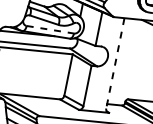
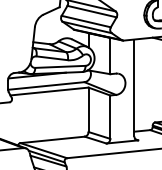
line: (50, 29) -> (60, 66), dashed -> solid
line: (115, 63) -> (134, 88), dashed -> solid

